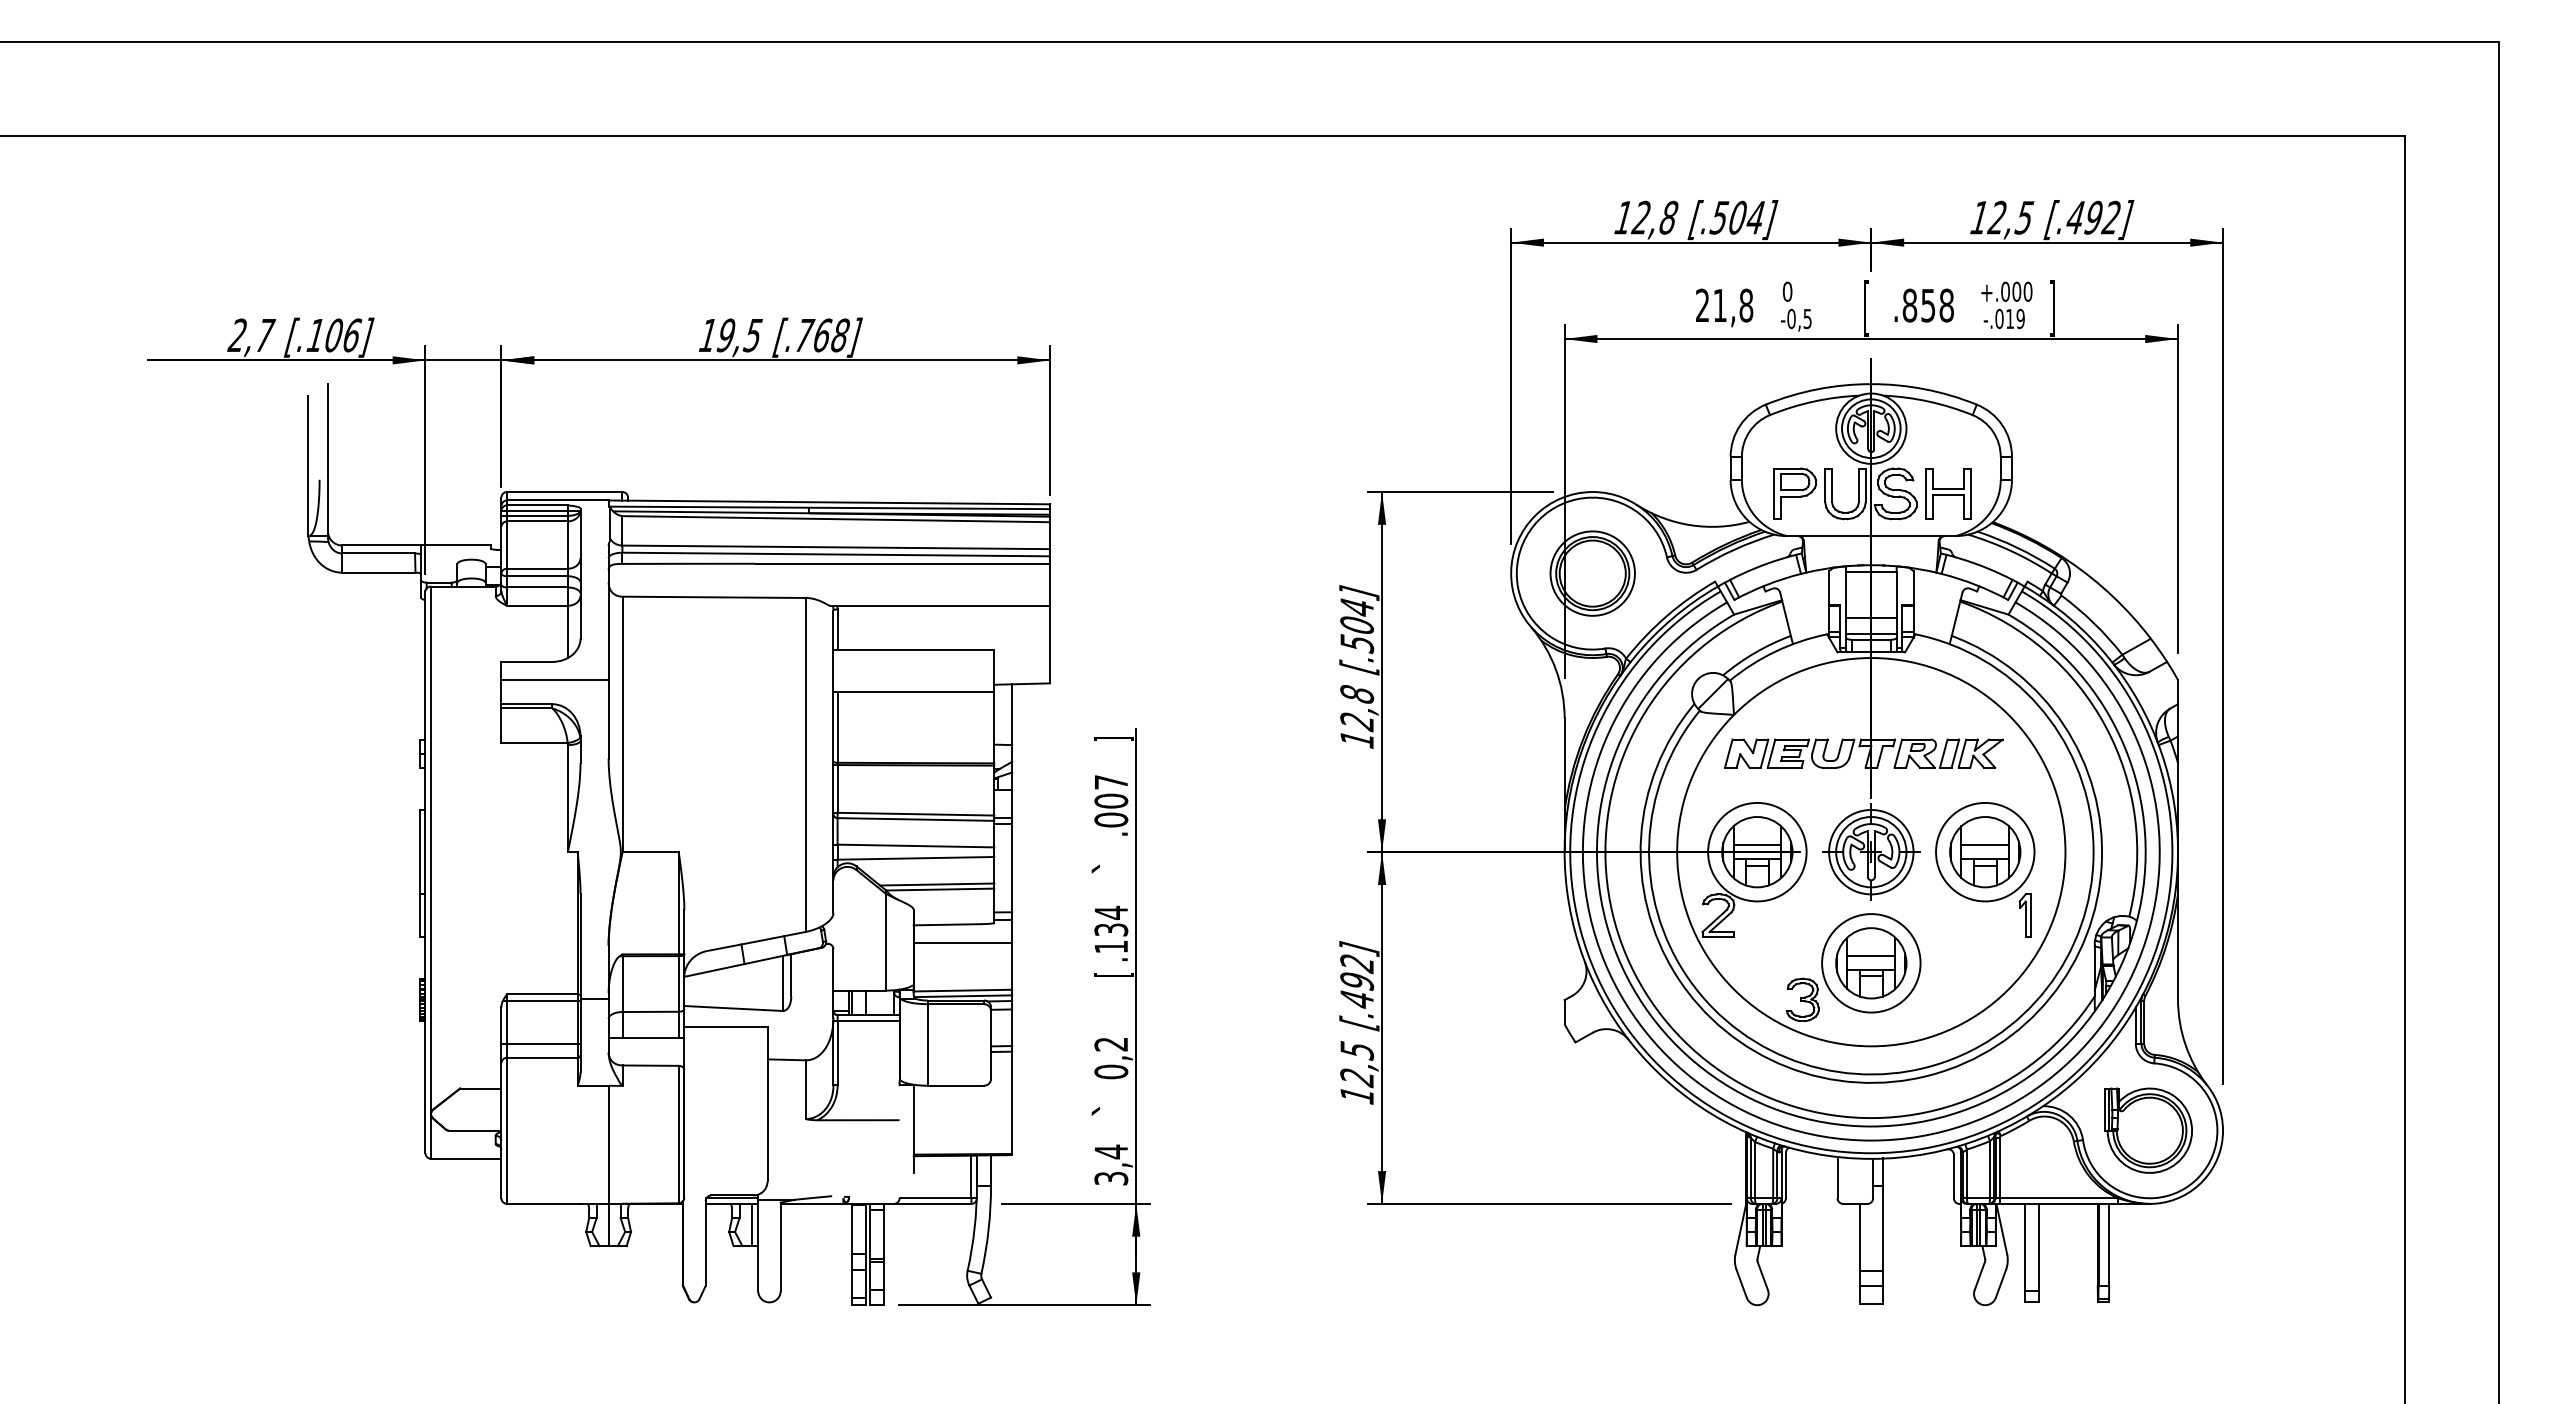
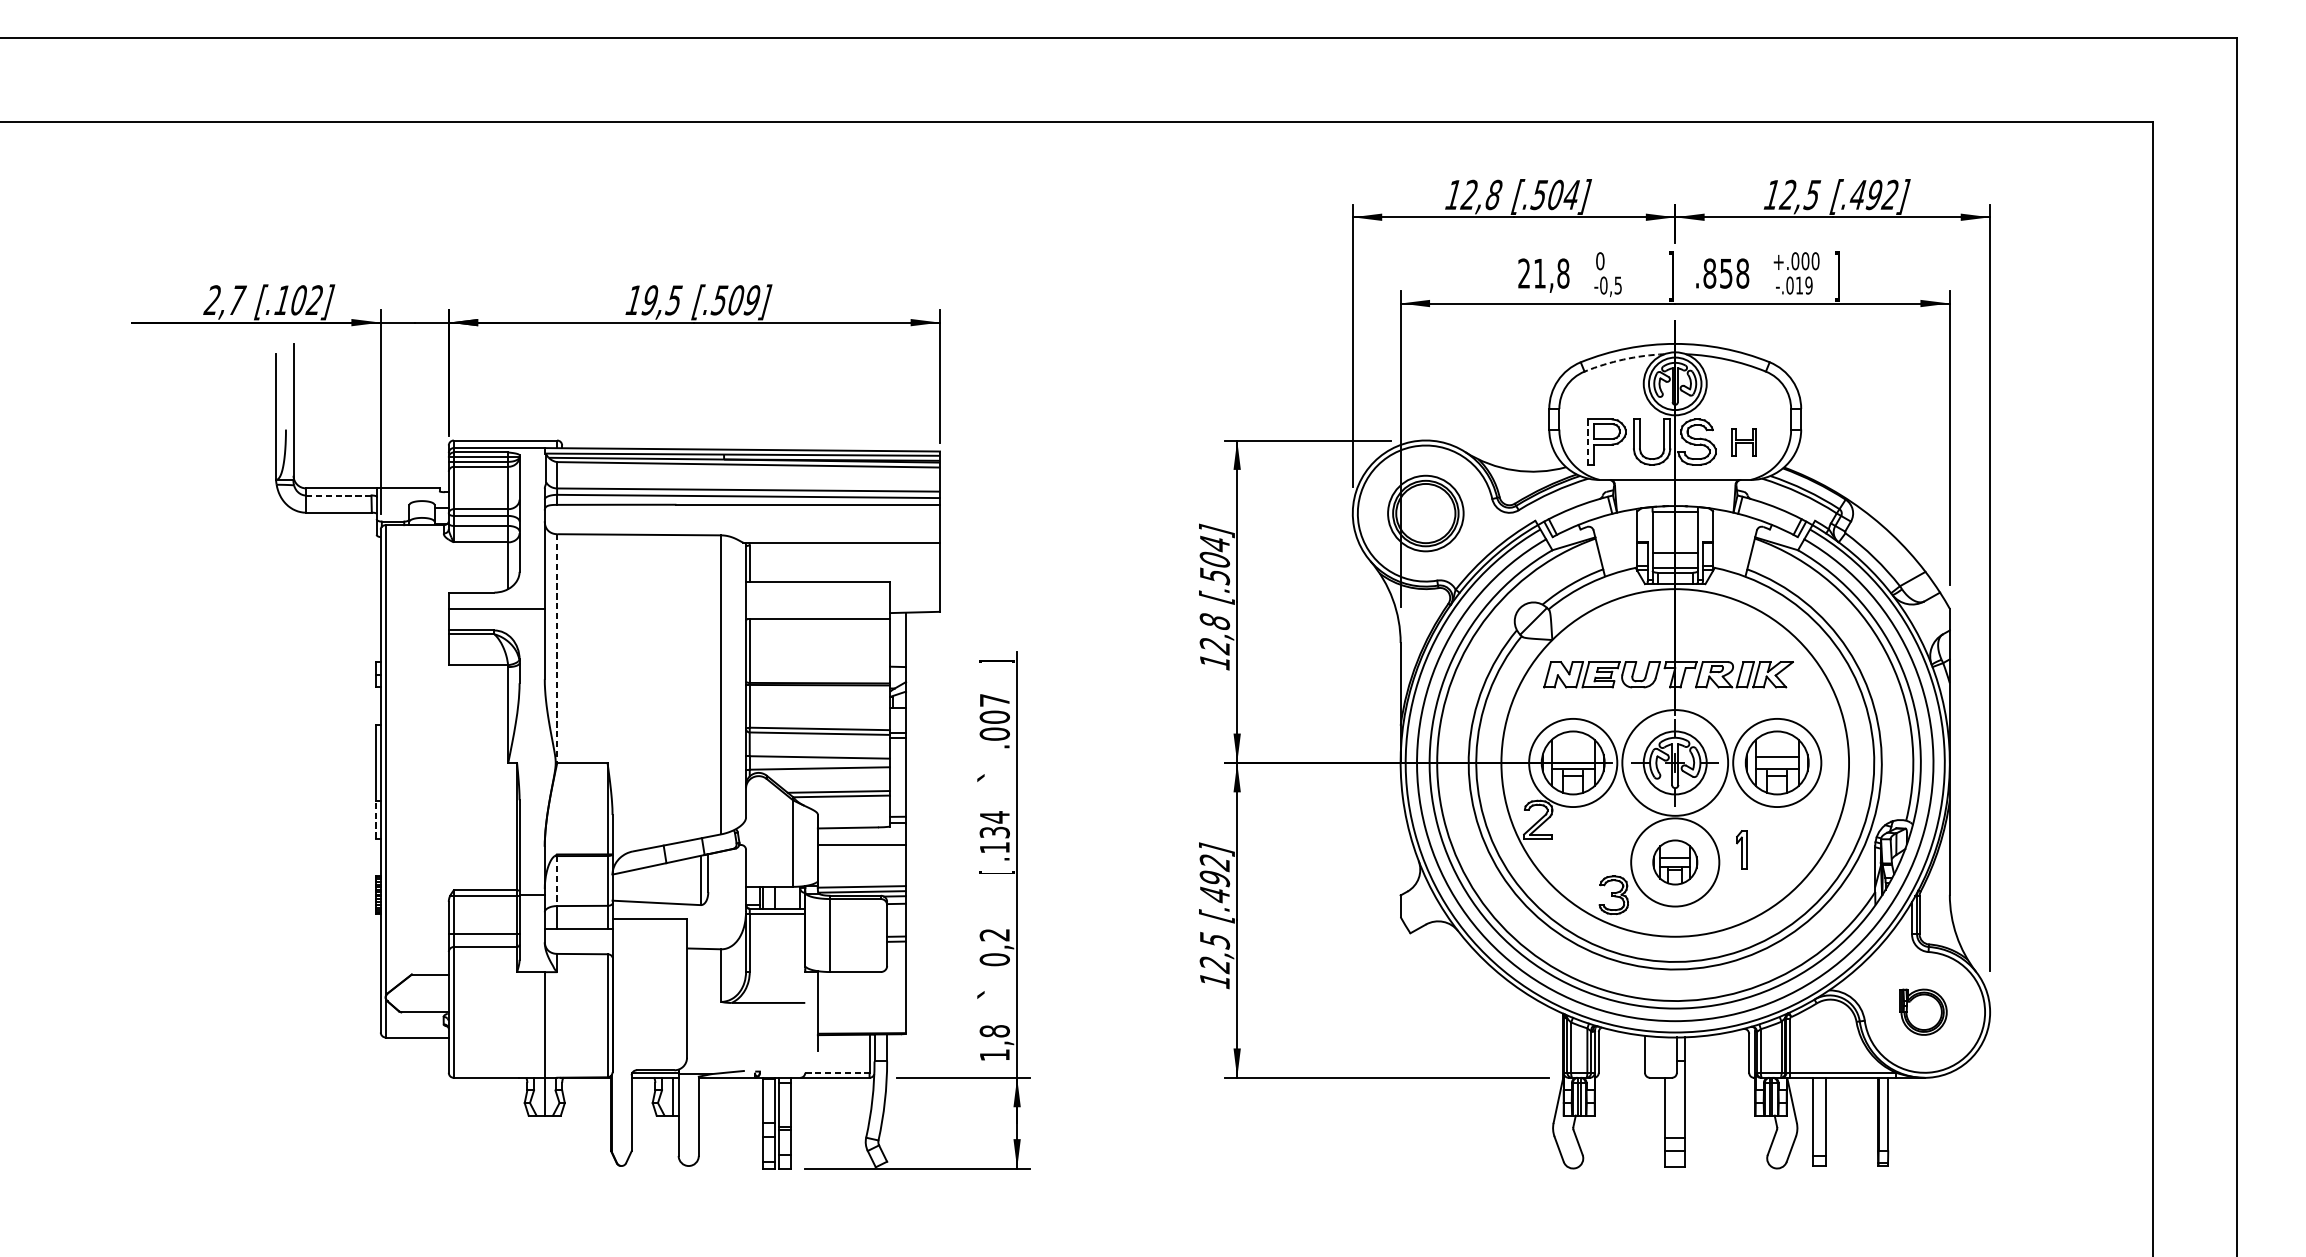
text: (1866, 308) -> (1670, 276), [ -> ]
text: (351, 335) -> (314, 300), [.106] -> [.102]
text: (821, 335) -> (735, 300), [.768] -> [.509]
arc: (1813, 401) -> (1623, 359), solid -> dashed
part: (1948, 493) -> (1744, 441), size x0.6
line: (1774, 494) -> (1588, 442), solid -> dashed
line: (378, 553) -> (338, 495), solid -> dashed
line: (622, 724) -> (557, 648), solid -> dashed
line: (1757, 845) -> (1573, 756), removed
circle: (1871, 851) -> (1675, 762), size x1.4
line: (419, 915) -> (375, 819), solid -> dashed
part: (2025, 915) -> (1741, 850), moved
part: (1871, 963) -> (1675, 862), size x0.7
line: (622, 984) -> (557, 881), solid -> dashed
part: (2148, 1130) -> (1923, 1012), size x0.6
text: (1111, 1164) -> (994, 1042), 3,4 -> 1,8
line: (938, 1198) -> (840, 1073), solid -> dashed

